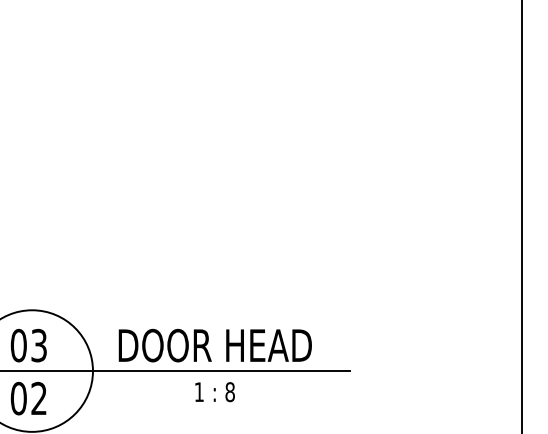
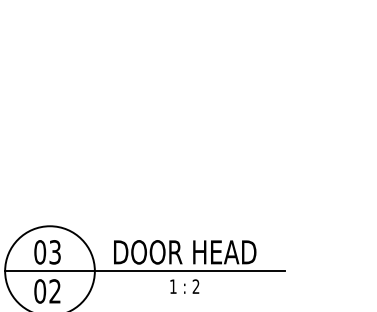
text: (229, 392) -> (195, 286), 8 -> 2

